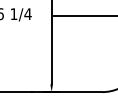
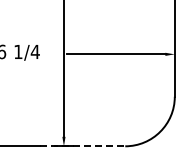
line: (67, 92) -> (83, 146), solid -> dashed

